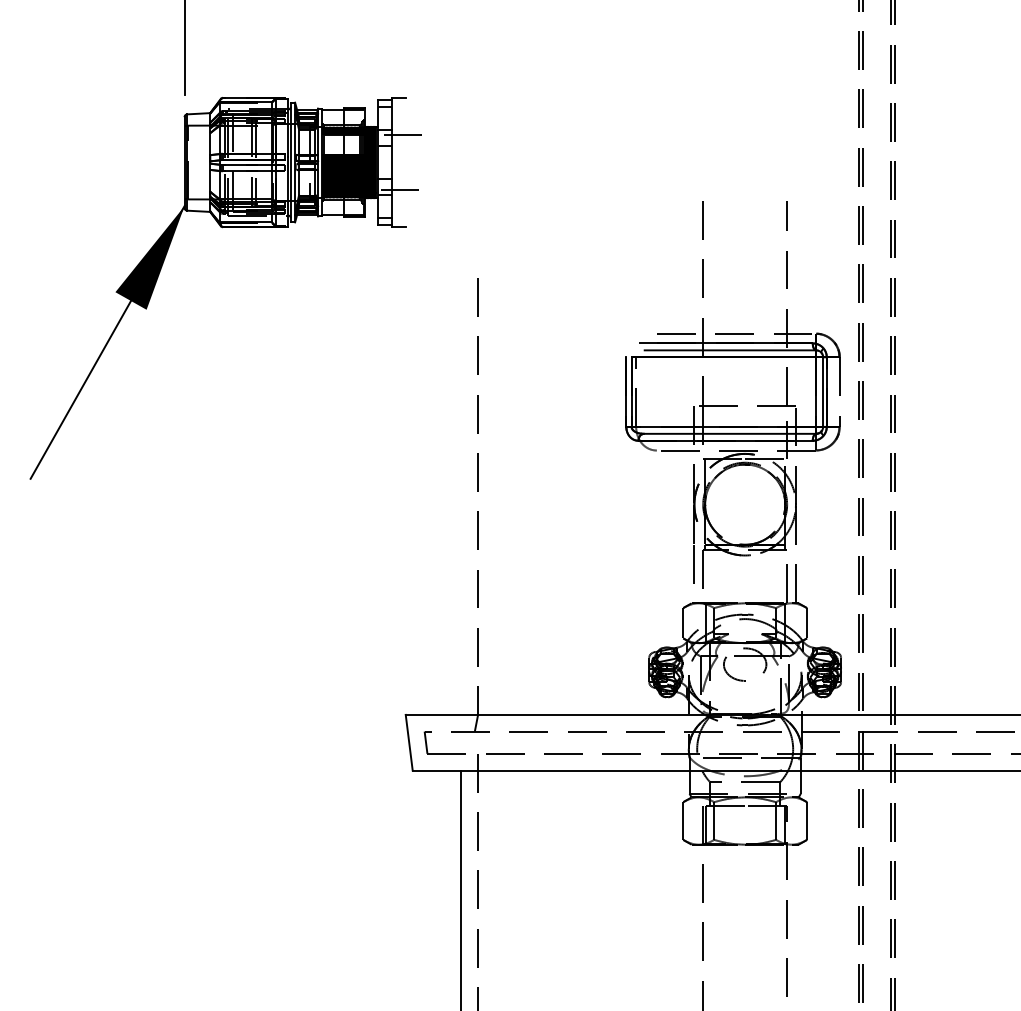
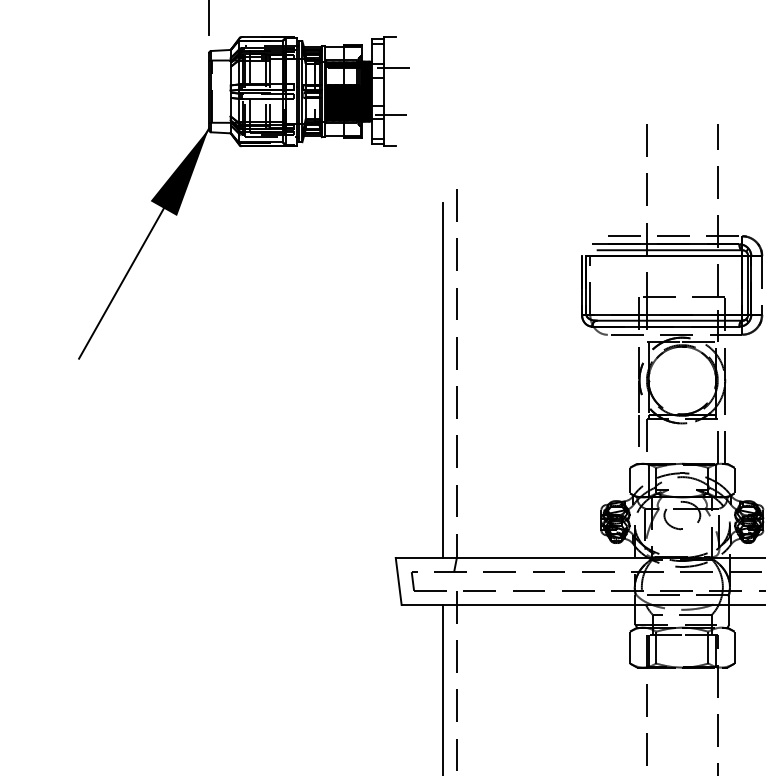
line: (461, 504) -> (442, 380), added

